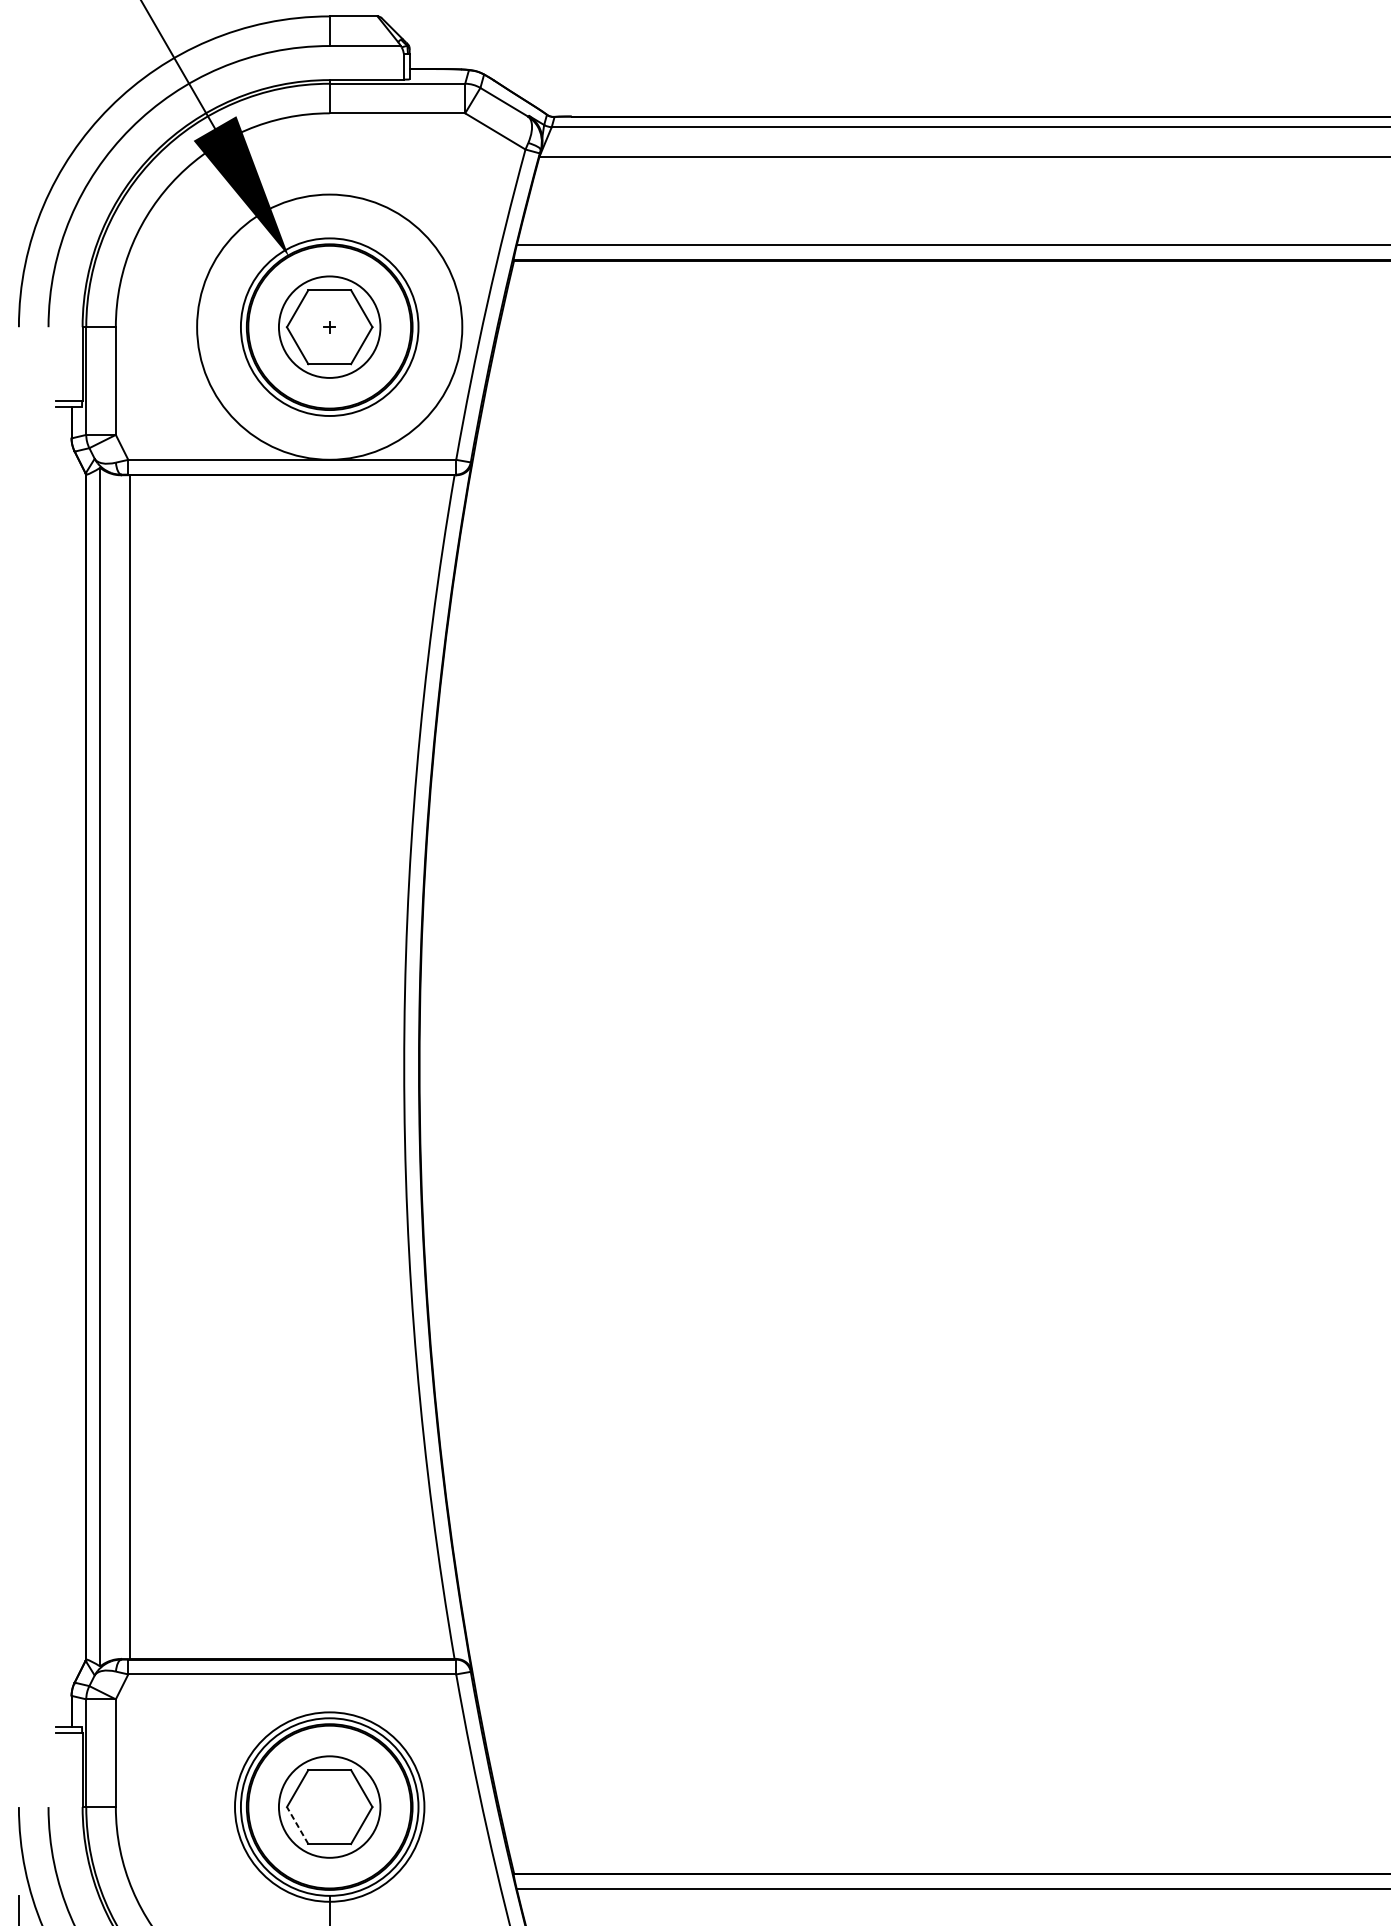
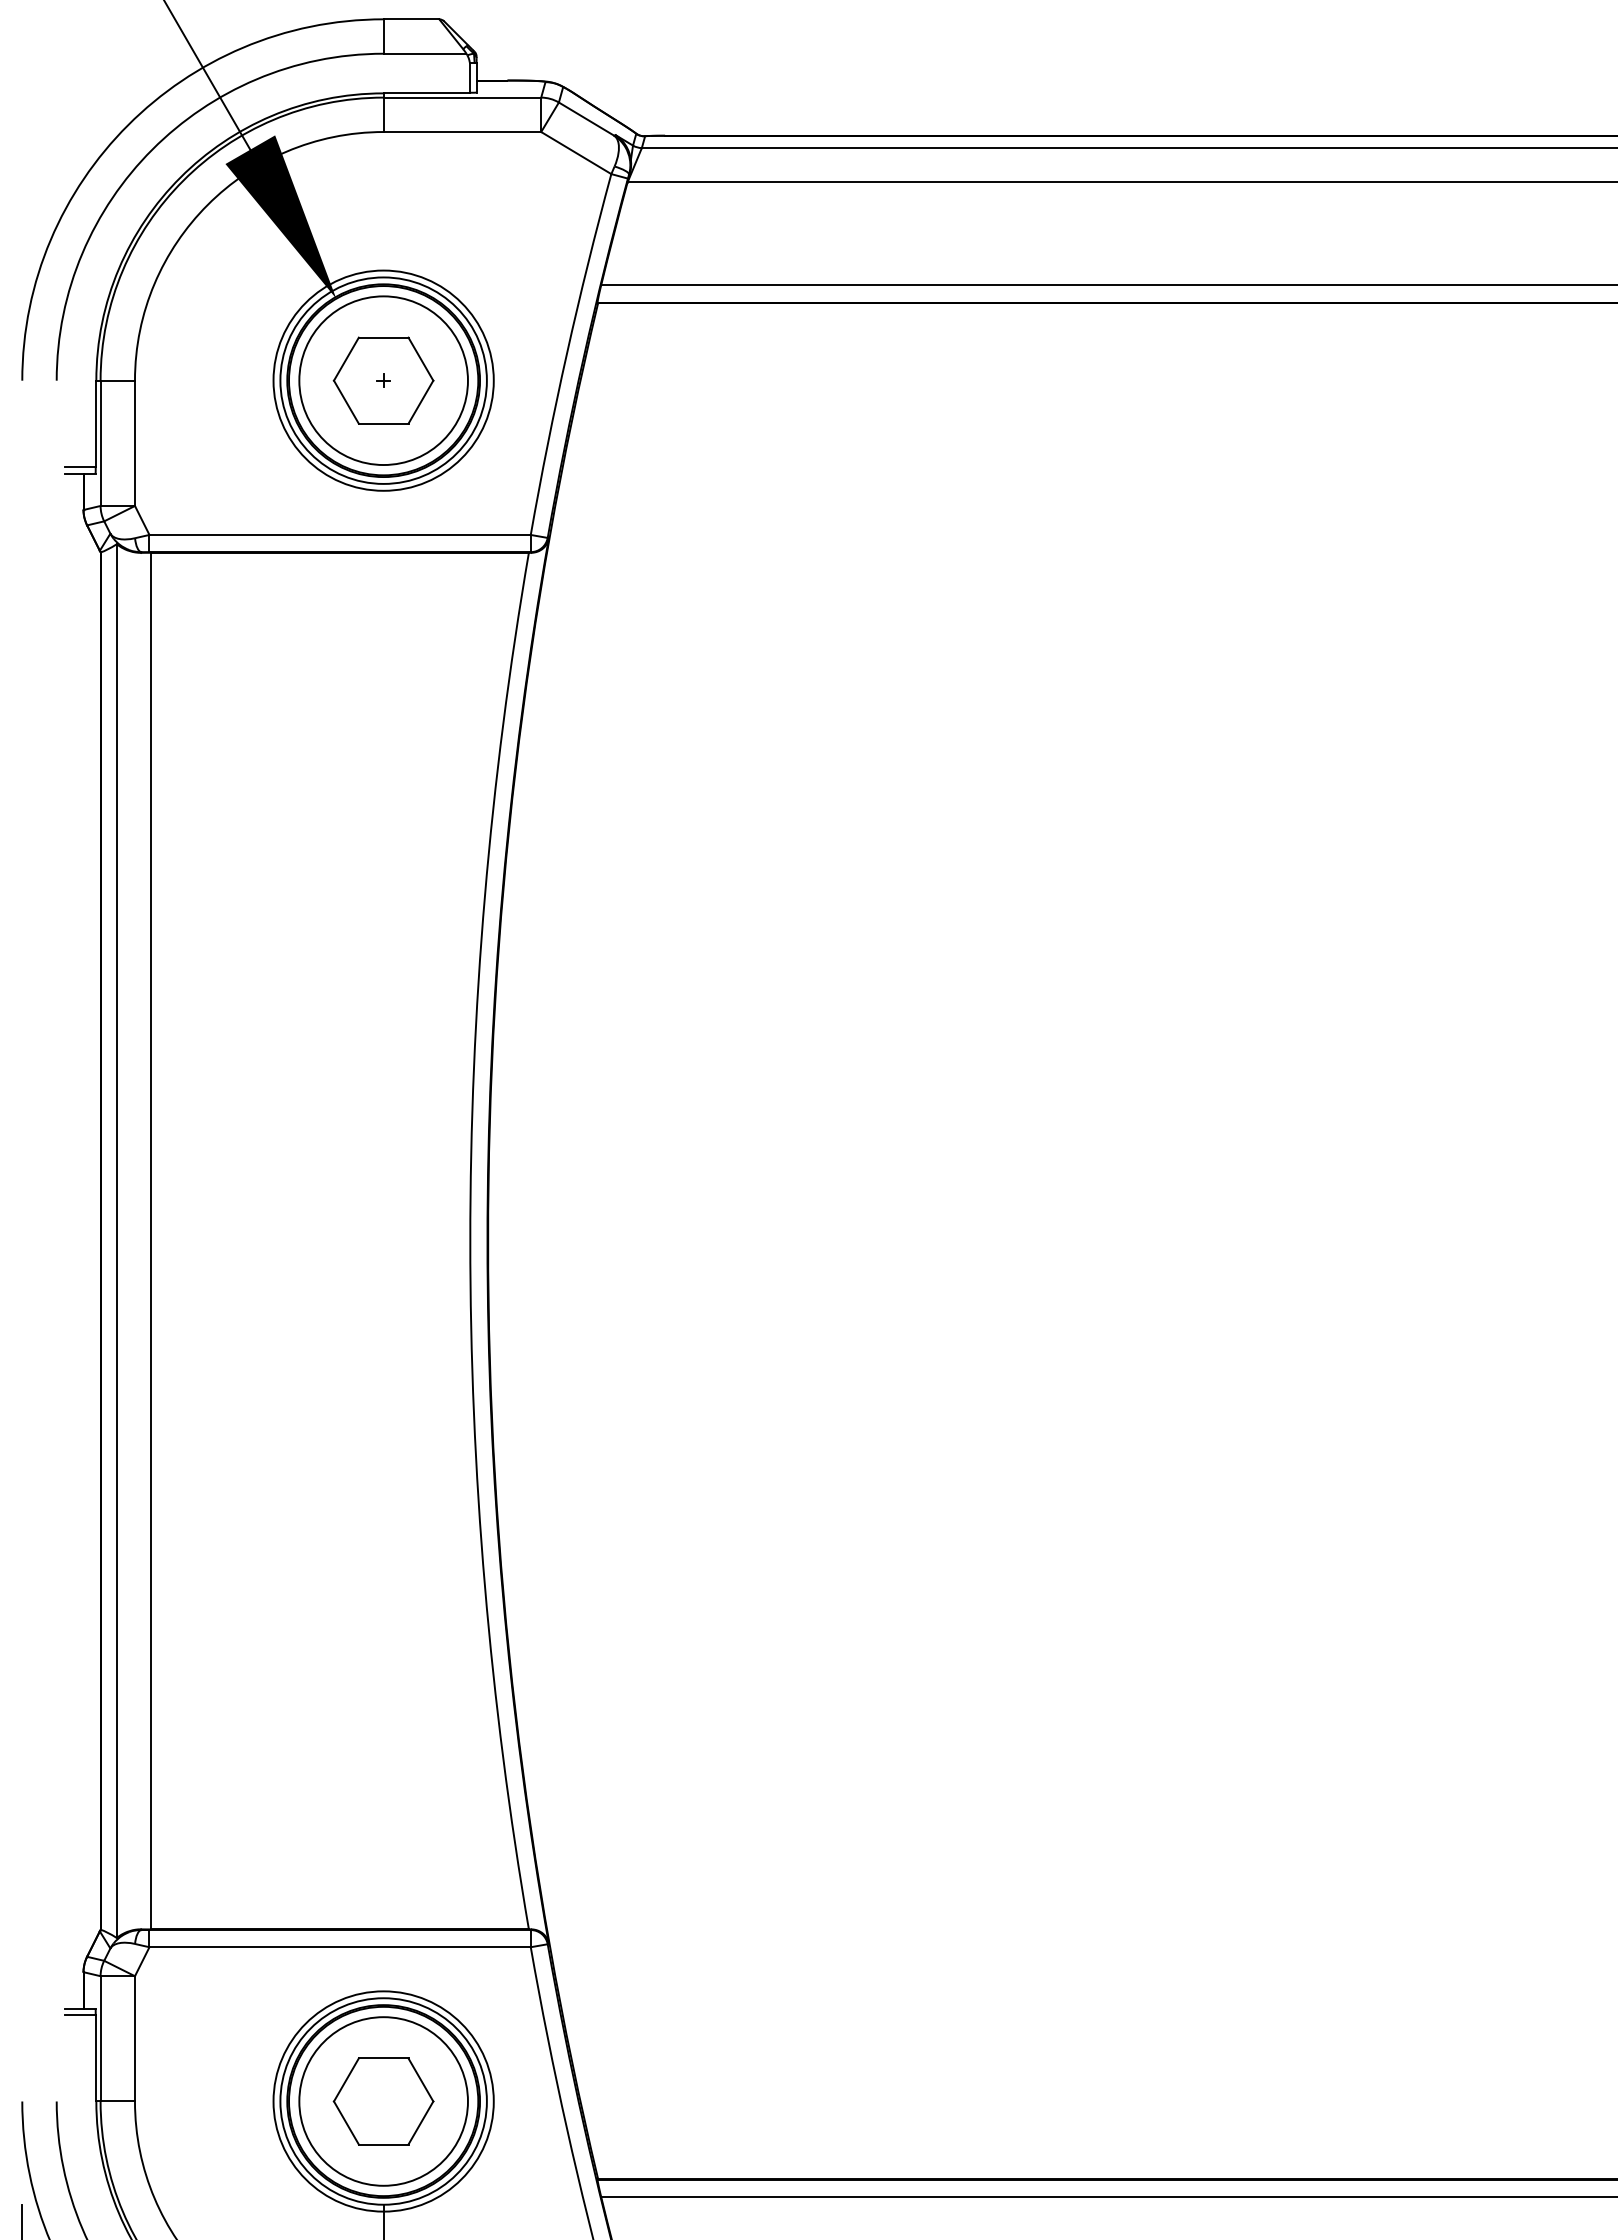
circle: (329, 327) -> (383, 380), size x0.71
circle: (329, 327) -> (383, 380), size x1.43
circle: (329, 1807) -> (383, 2101), size x1.43
line: (297, 1826) -> (346, 2123), dashed -> solid

